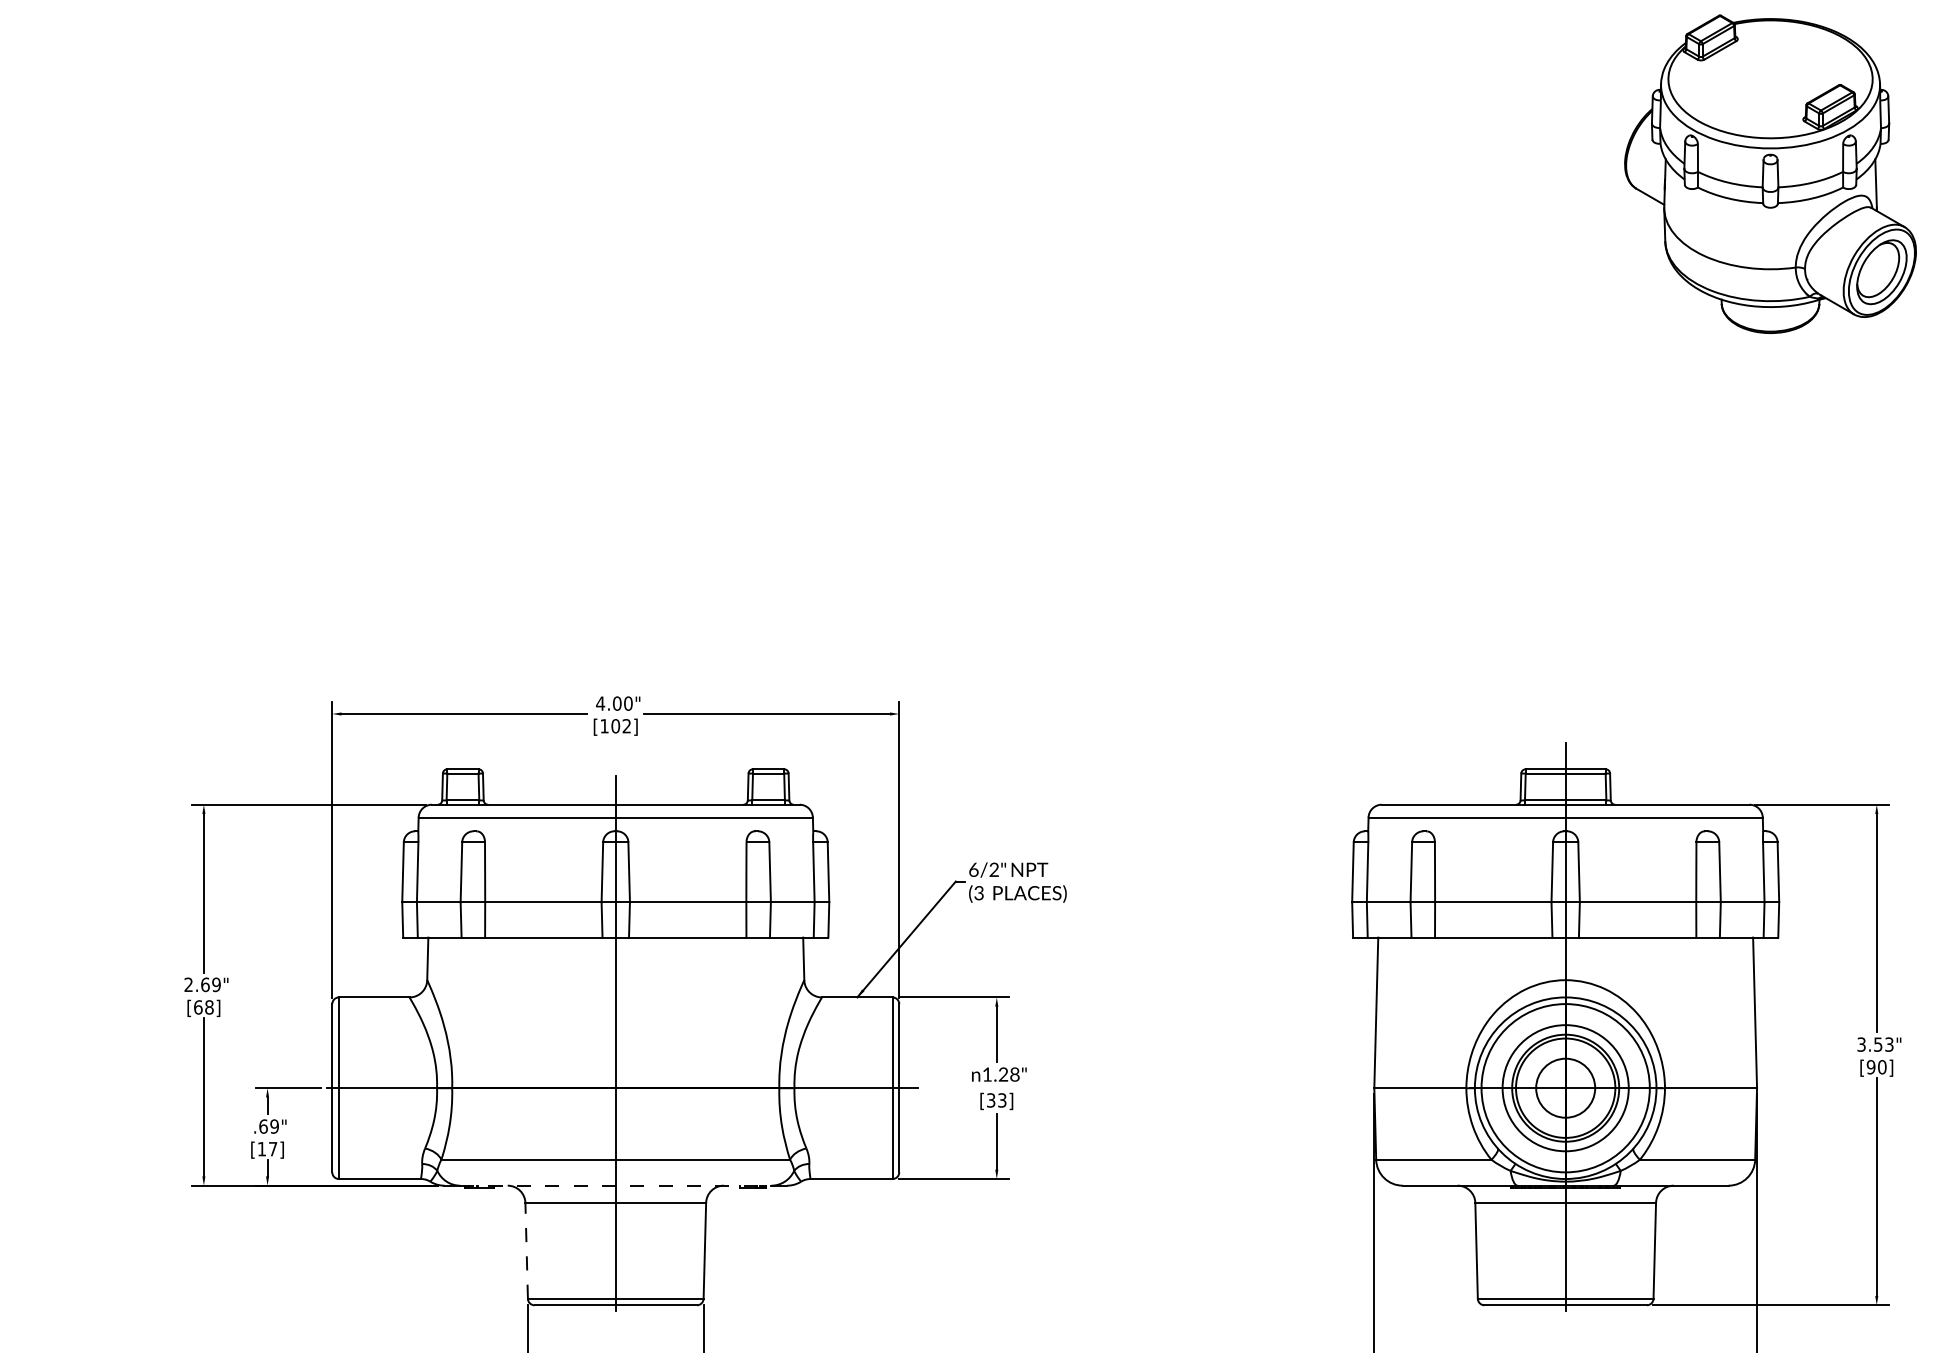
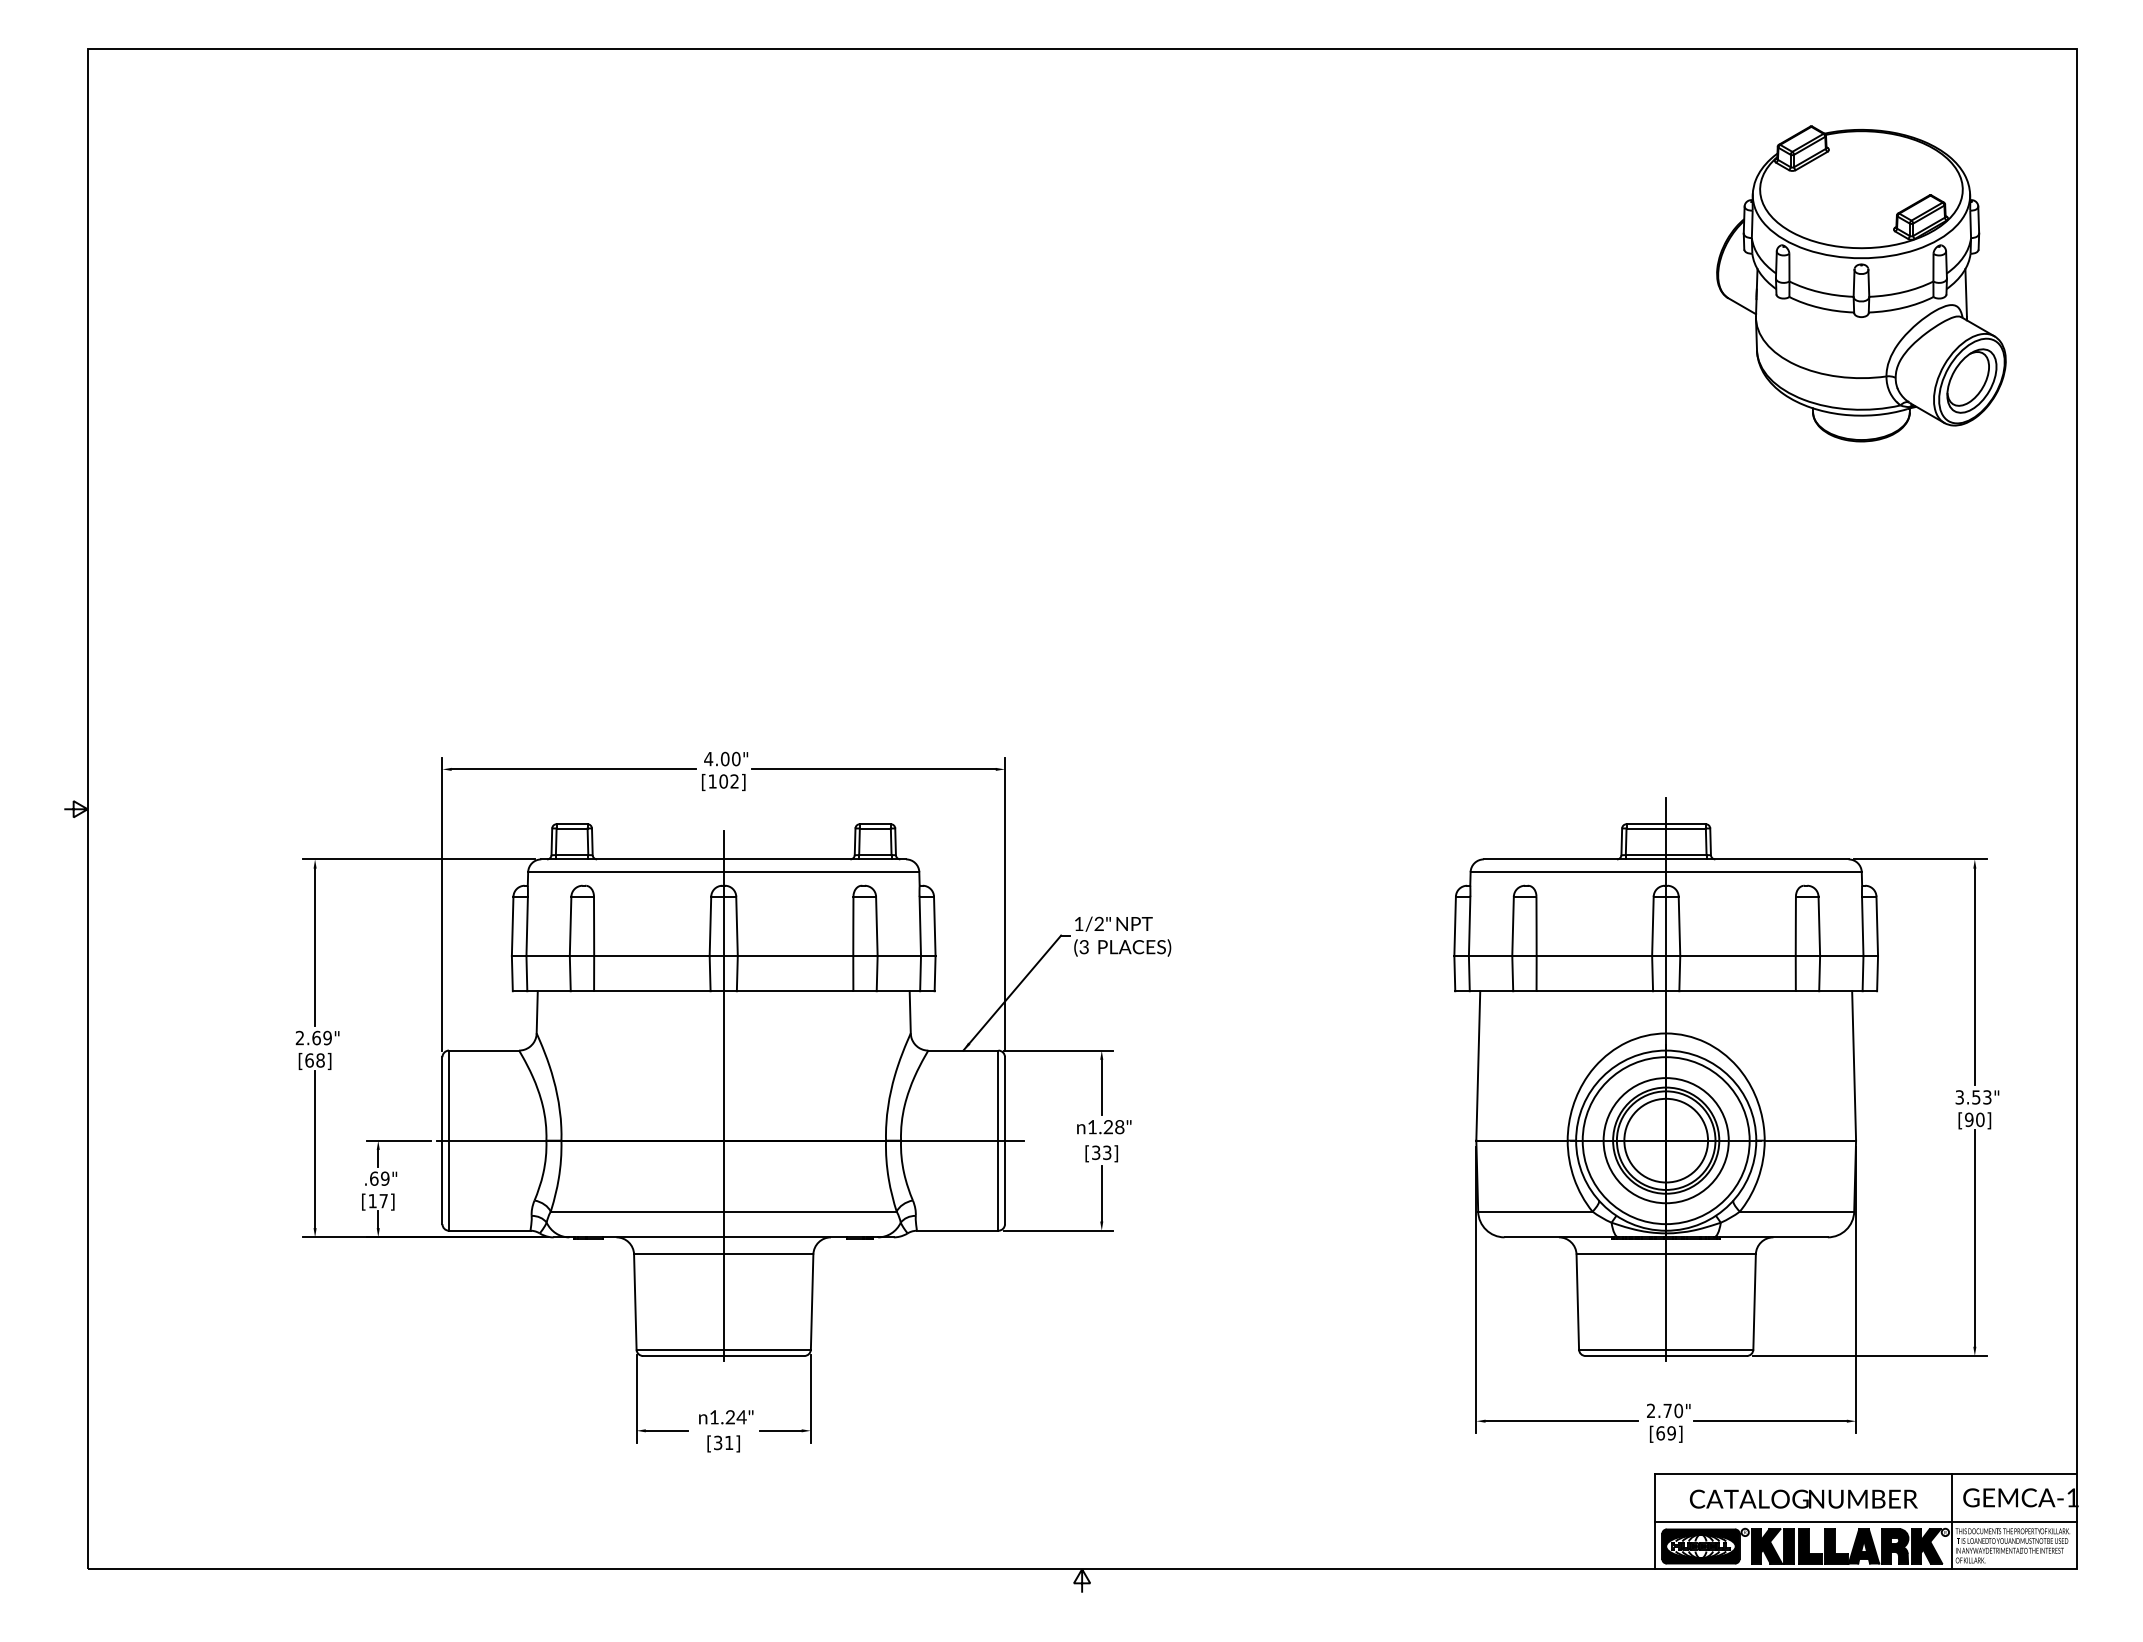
part: (1770, 173) -> (1861, 283), moved
text: (973, 870) -> (1078, 924), 6/2" -> 1/2"
circle: (1565, 1088) -> (1666, 1140), size x1.43
line: (616, 1185) -> (724, 1237), dashed -> solid
line: (526, 1251) -> (635, 1302), dashed -> solid

